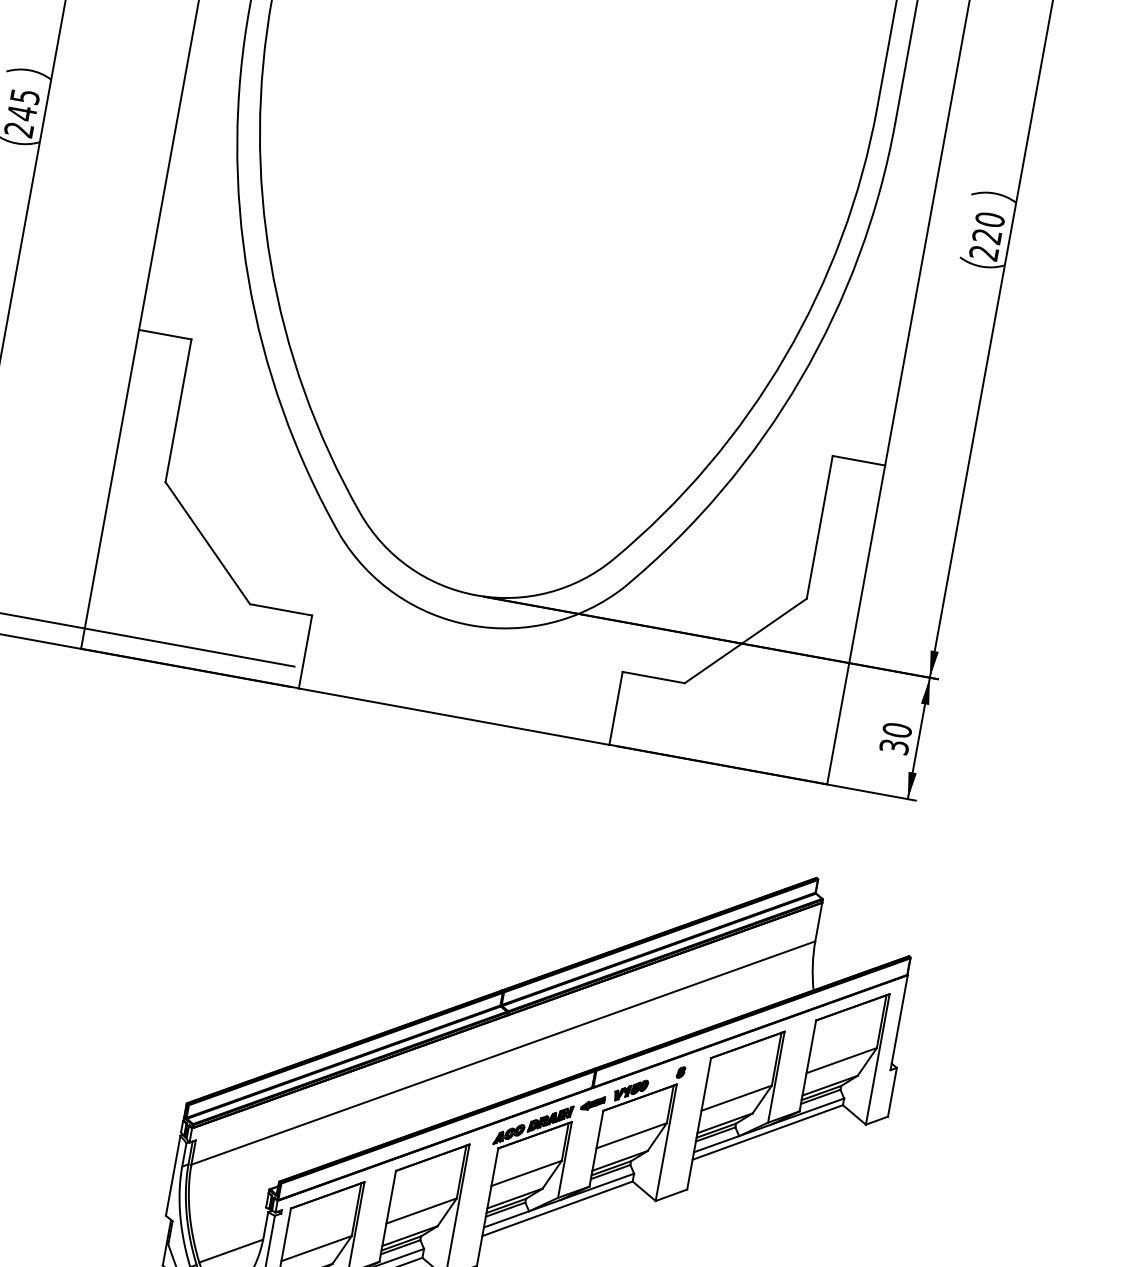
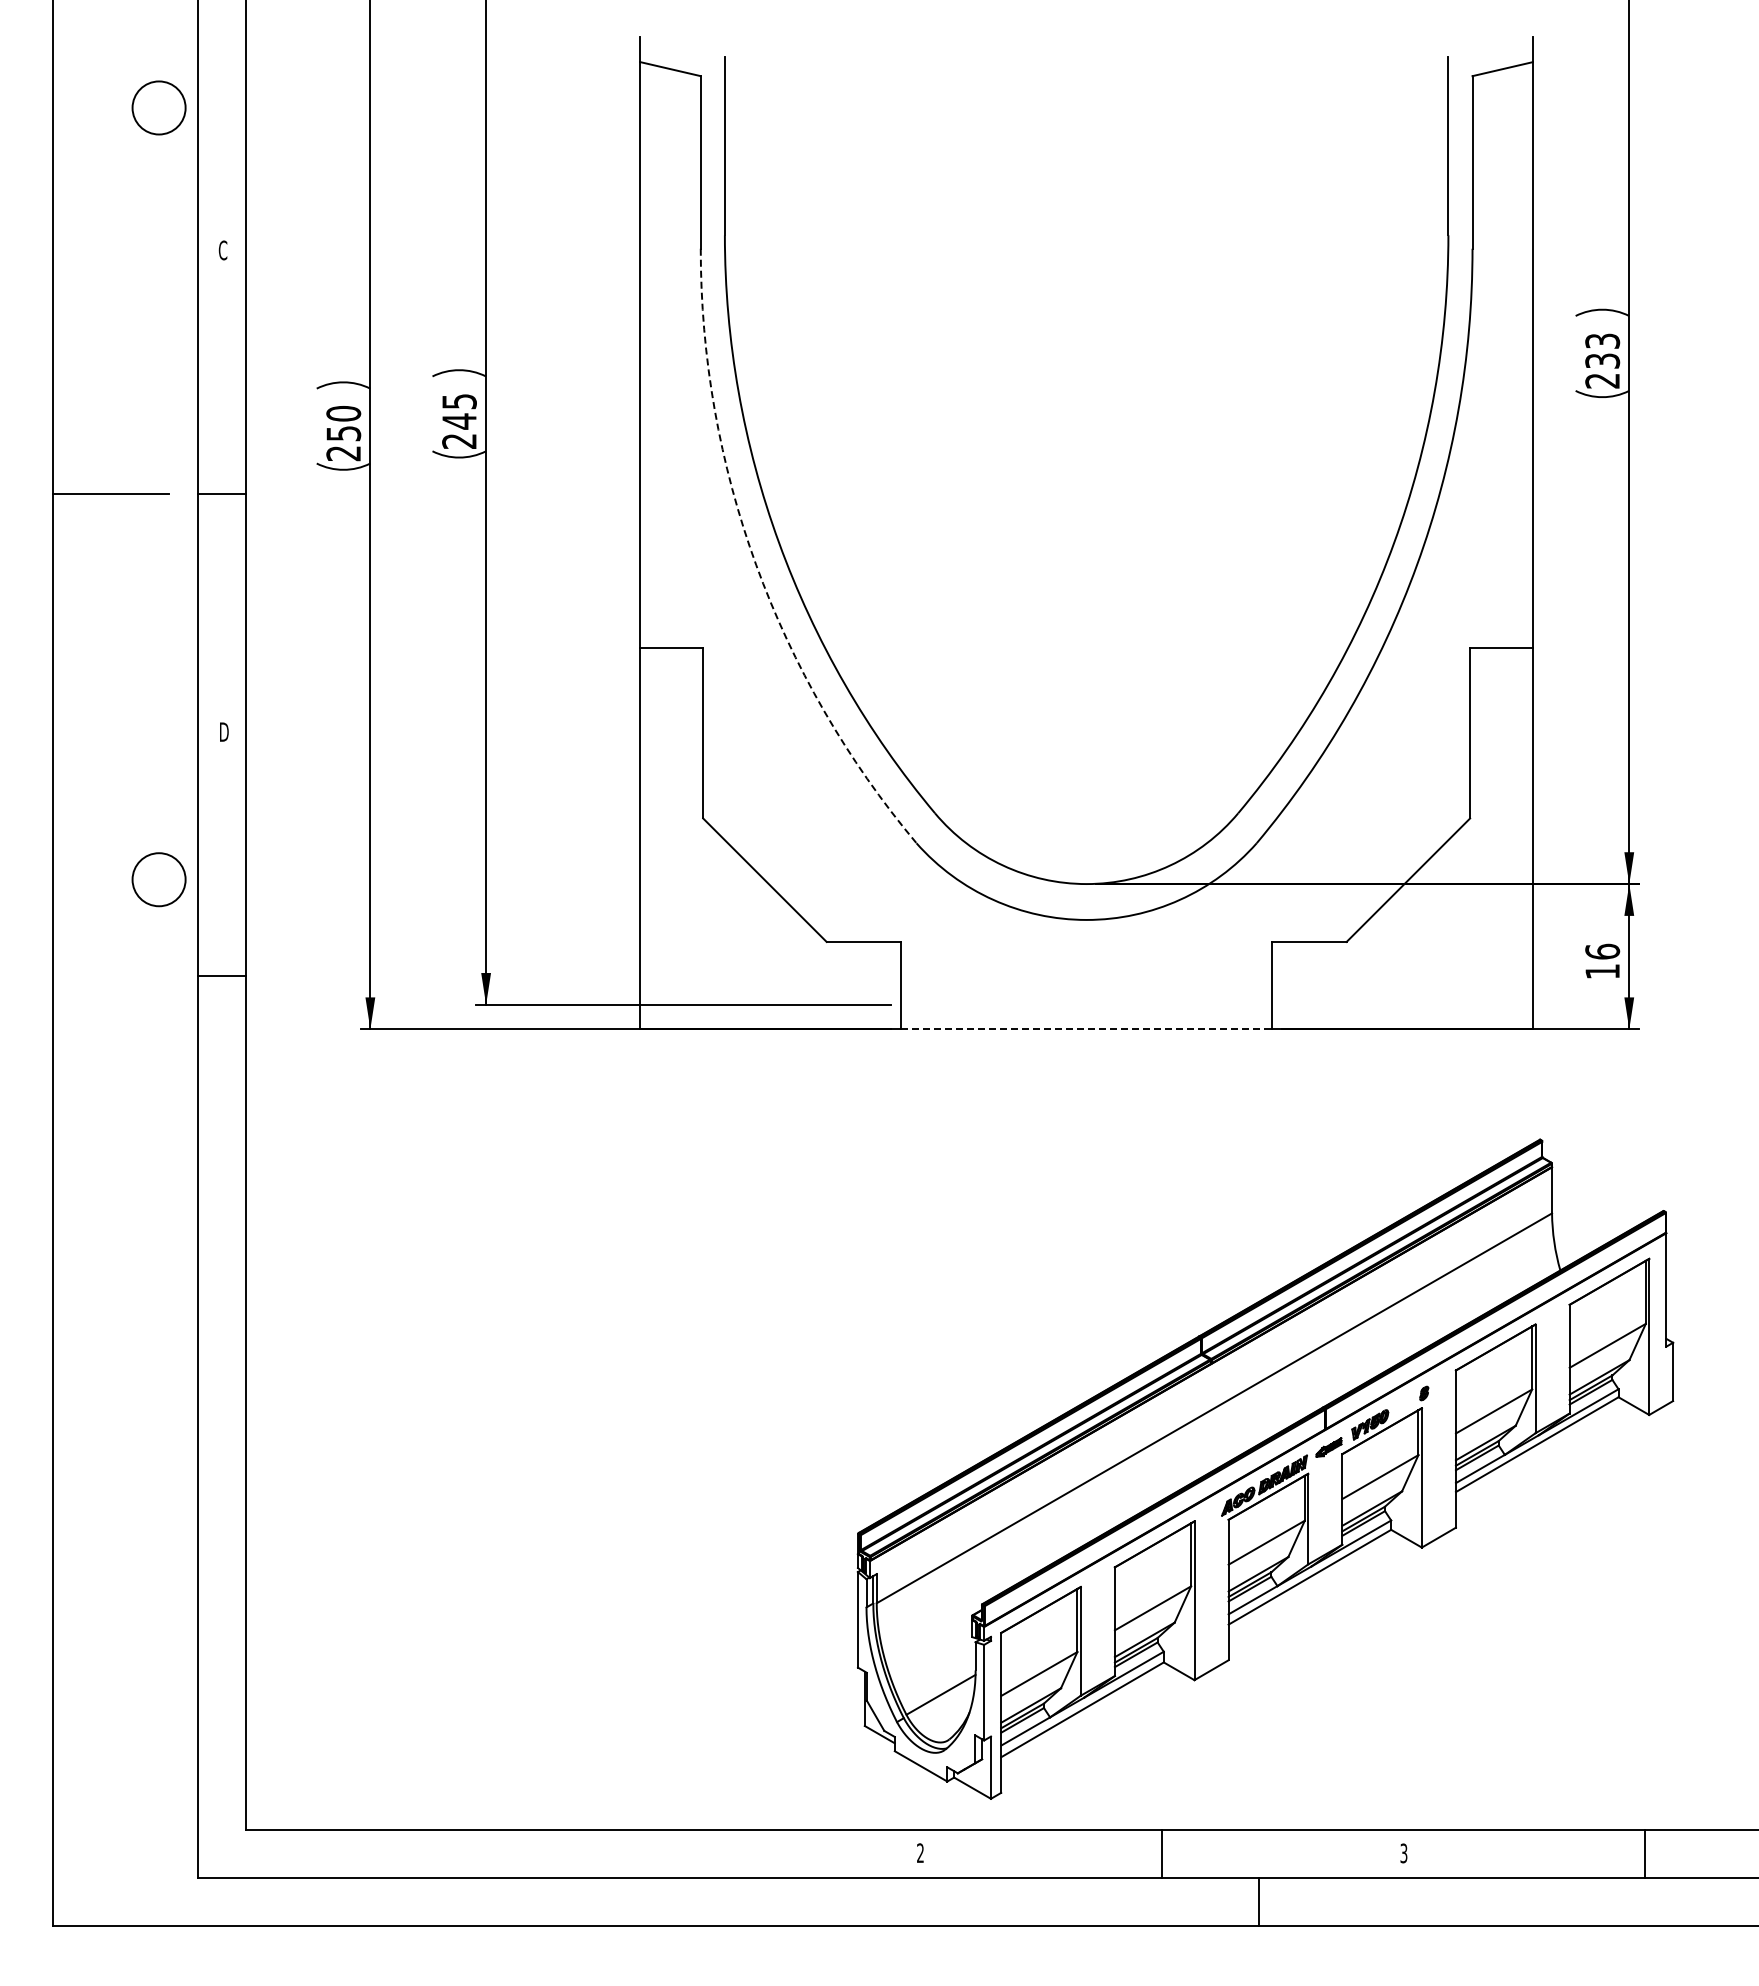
text: (988, 227) -> (1602, 350), 220 -> 233
arc: (248, 278) -> (756, 565), solid -> dashed
line: (453, 716) -> (1086, 1029), solid -> dashed
text: (895, 738) -> (1602, 961), 30 -> 16

